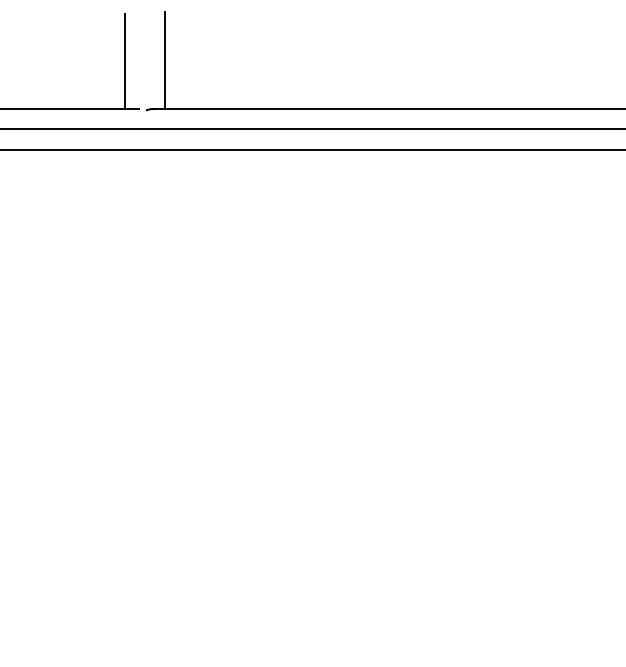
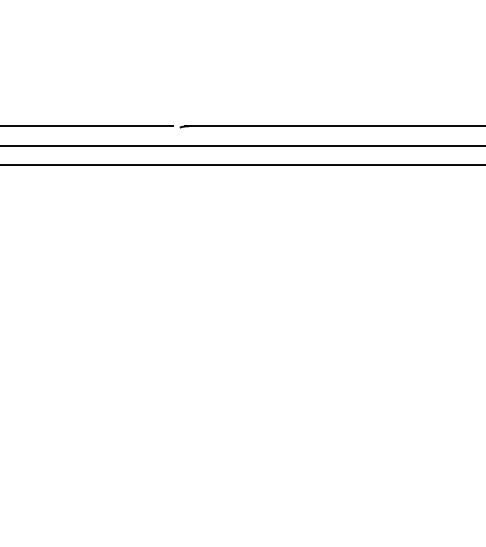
line: (165, 60) -> (198, 80), removed
line: (124, 61) -> (159, 81), removed

